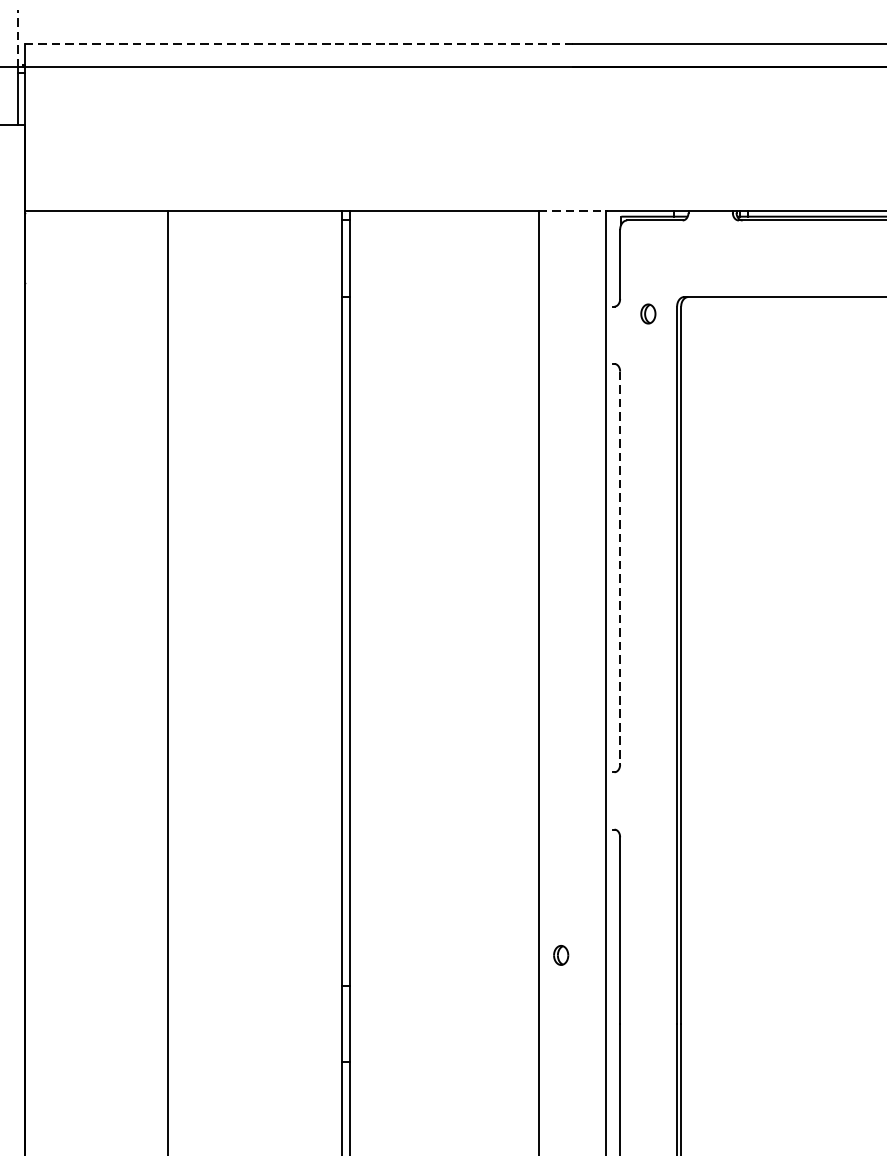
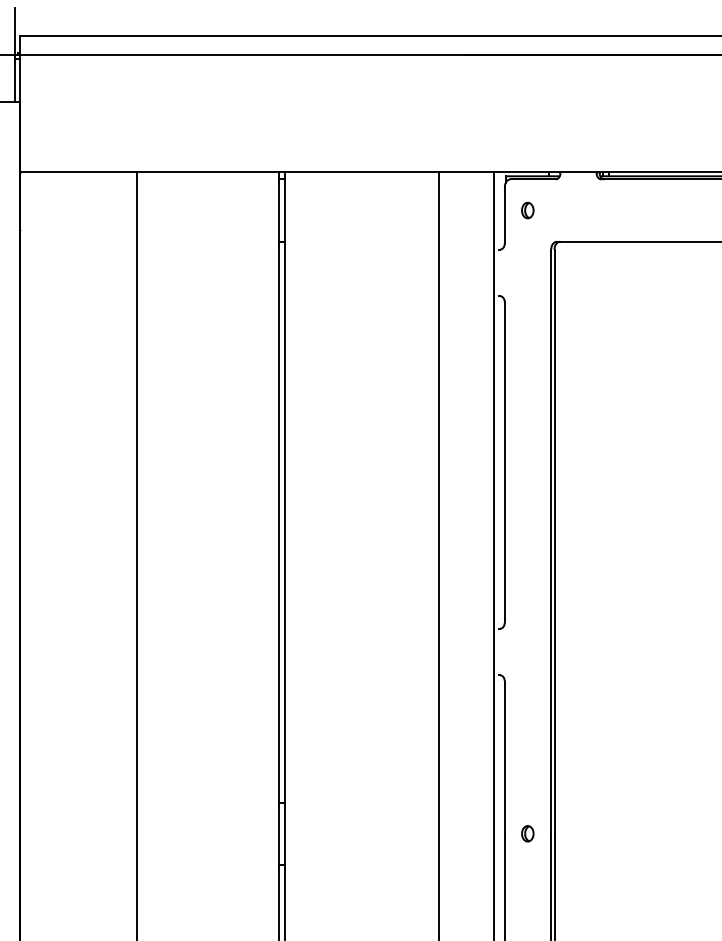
line: (17, 37) -> (14, 30), dashed -> solid
line: (299, 44) -> (243, 36), dashed -> solid
line: (573, 210) -> (466, 171), dashed -> solid
part: (647, 313) -> (527, 210), moved
line: (619, 568) -> (504, 462), dashed -> solid
part: (560, 955) -> (527, 833), moved

